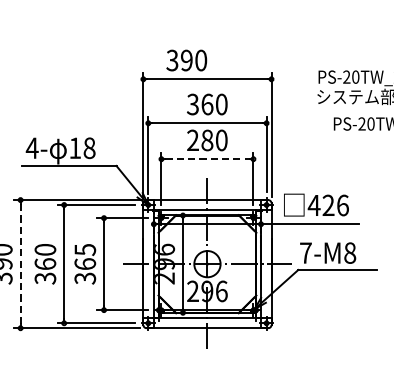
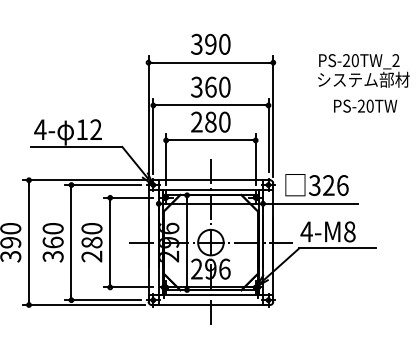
text: (186, 59) -> (210, 43), moved
text: (88, 147) -> (95, 129), 18 -> 12
line: (207, 159) -> (210, 140), dashed -> solid
text: (313, 205) -> (314, 185), 426 -> 326
text: (305, 252) -> (306, 231), 7-M8 -> 4-M8
line: (21, 264) -> (29, 242), dashed -> solid
text: (84, 264) -> (91, 242), 365 -> 280

